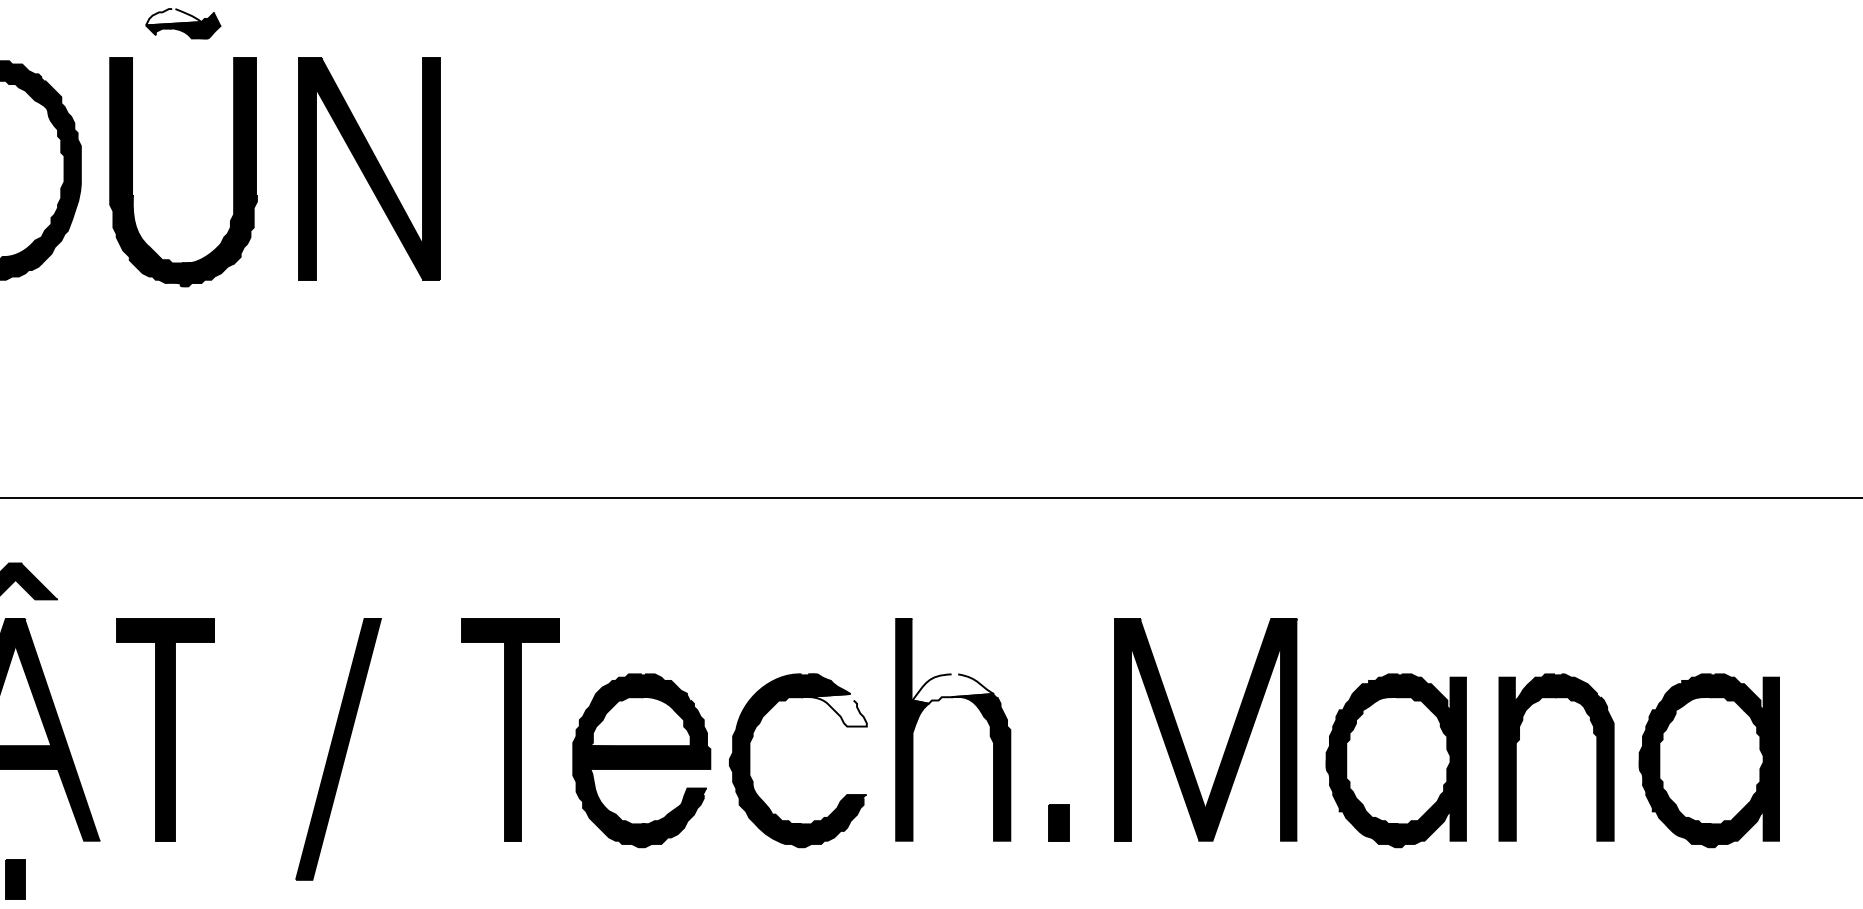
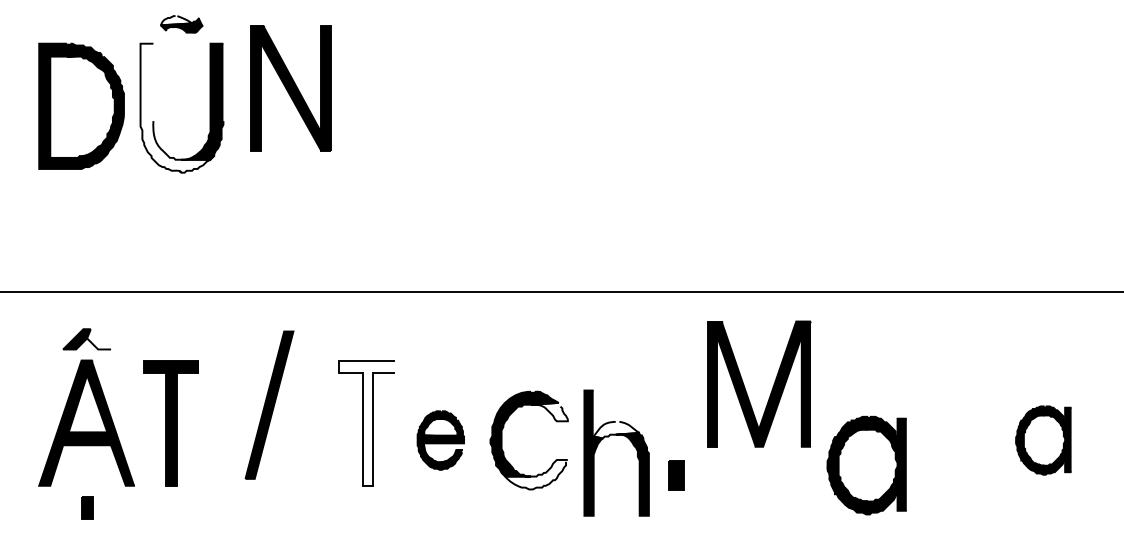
part: (368, 169) -> (290, 88), moved
fill: (172, 170) -> (175, 107), removed
fill: (37, 581) -> (99, 339), removed
part: (952, 698) -> (616, 435), moved
fill: (510, 728) -> (366, 422), removed
part: (1229, 733) -> (772, 386), moved
part: (338, 748) -> (269, 404), moved
part: (1517, 757) -> (935, 438), removed
part: (641, 760) -> (440, 440), size x0.6
part: (1395, 760) -> (866, 465), moved
part: (1708, 760) -> (1043, 440), size x0.7
fill: (811, 820) -> (536, 474), removed
part: (1059, 822) -> (676, 475), size x1.4

